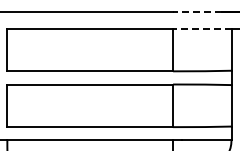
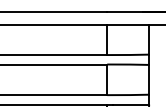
line: (197, 11) -> (124, 12), dashed -> solid
line: (201, 28) -> (127, 24), dashed -> solid

